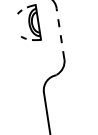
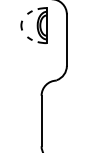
curve: (13, 26) -> (21, 25), added
line: (60, 34) -> (66, 40), dashed -> solid

